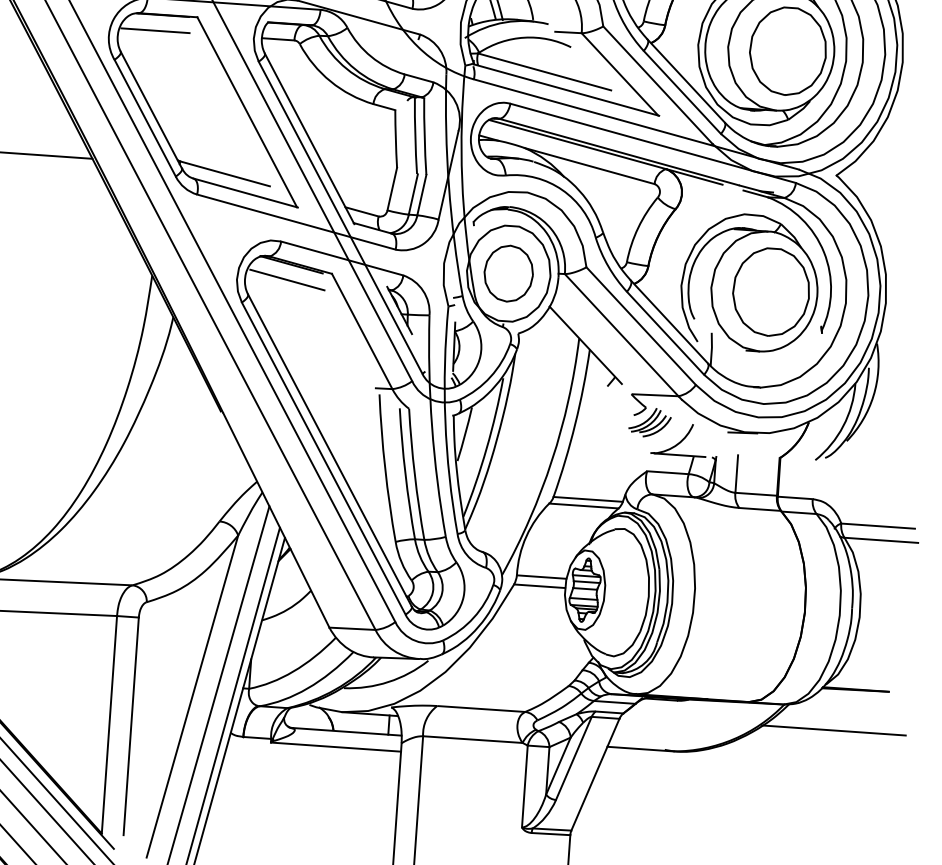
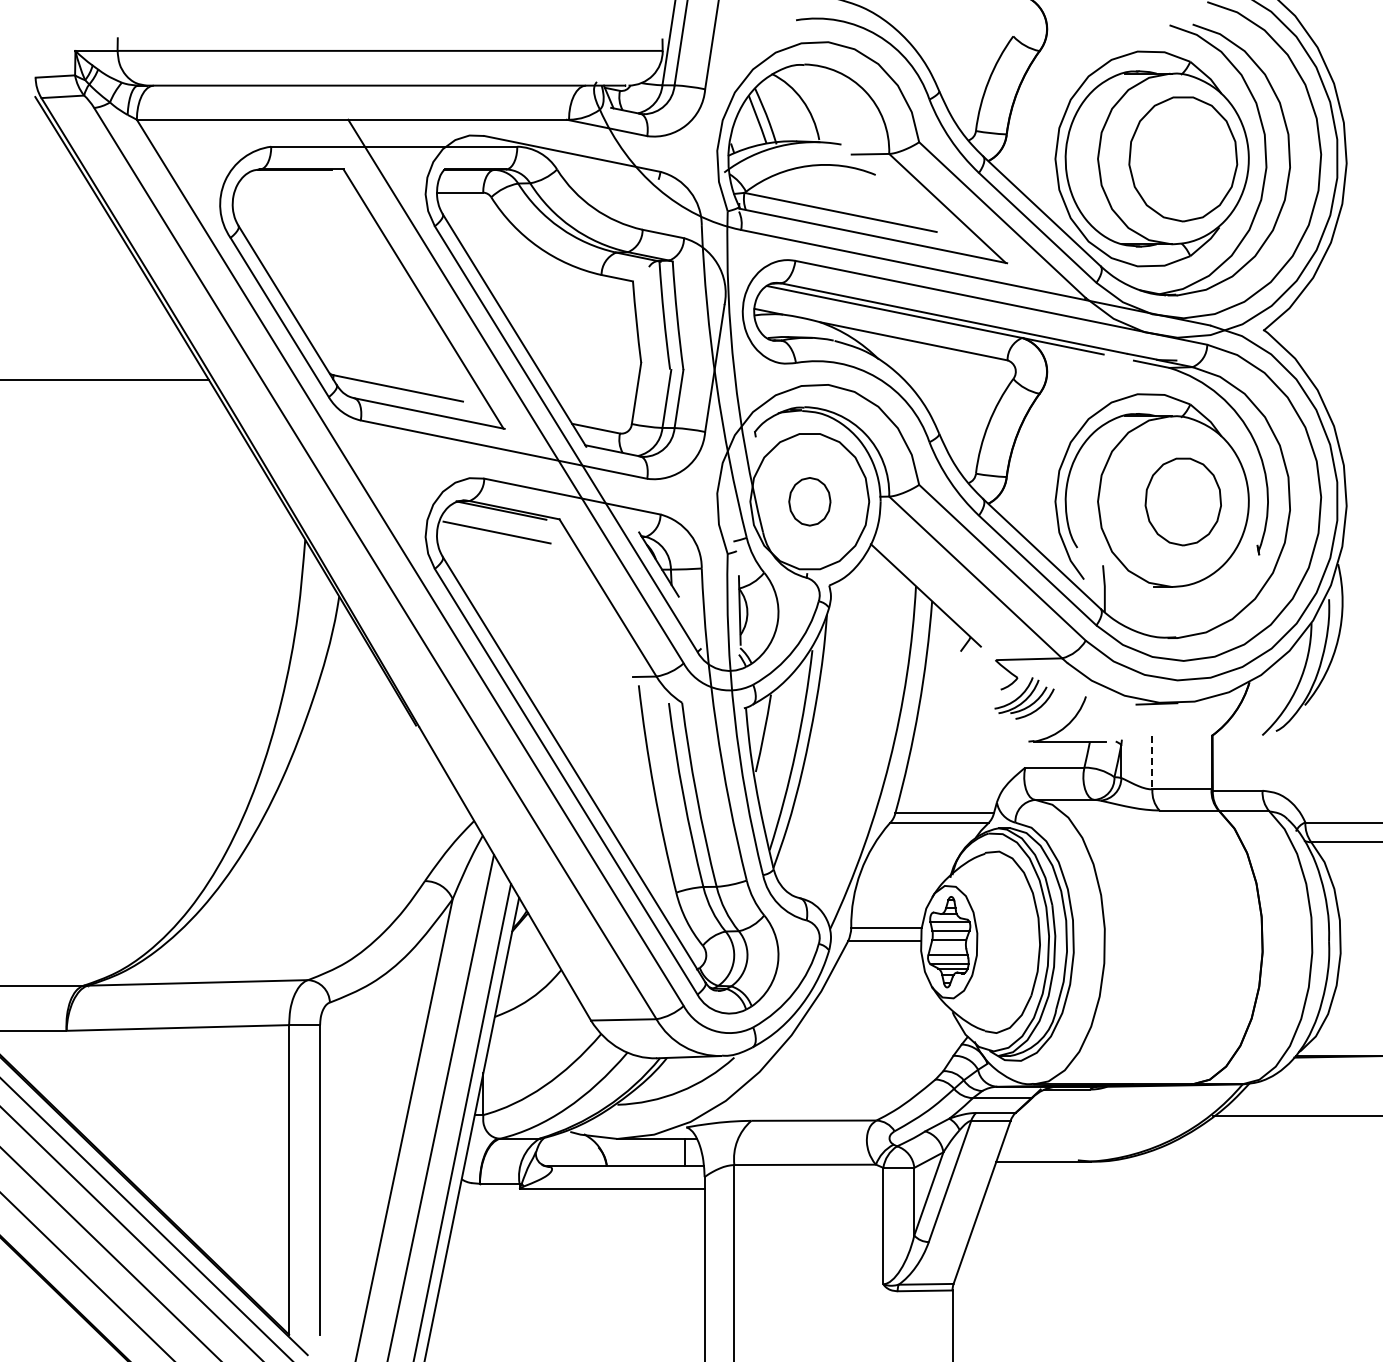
line: (155, 30) -> (285, 192), removed
part: (508, 273) -> (809, 501), size x0.6
part: (771, 291) -> (1183, 501), size x0.7
line: (736, 473) -> (1152, 762), solid -> dashed

